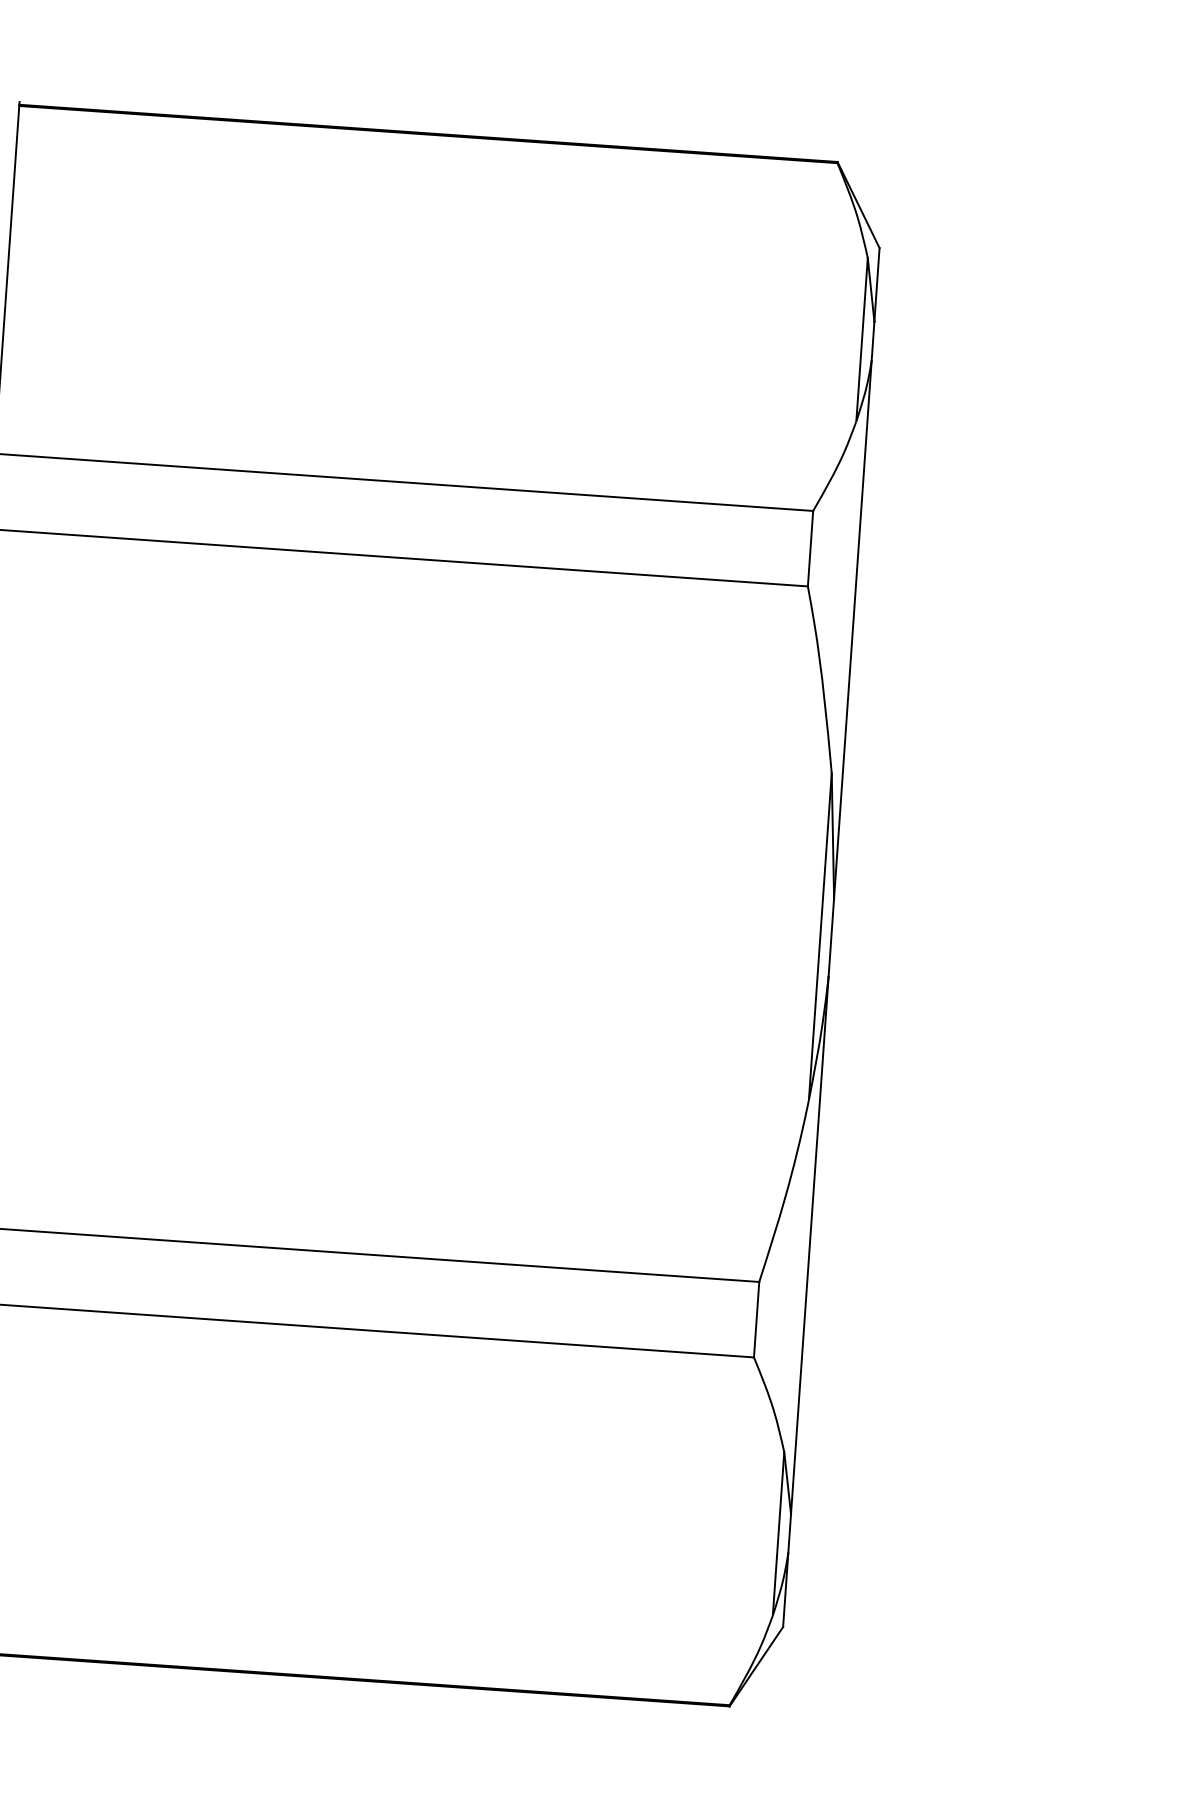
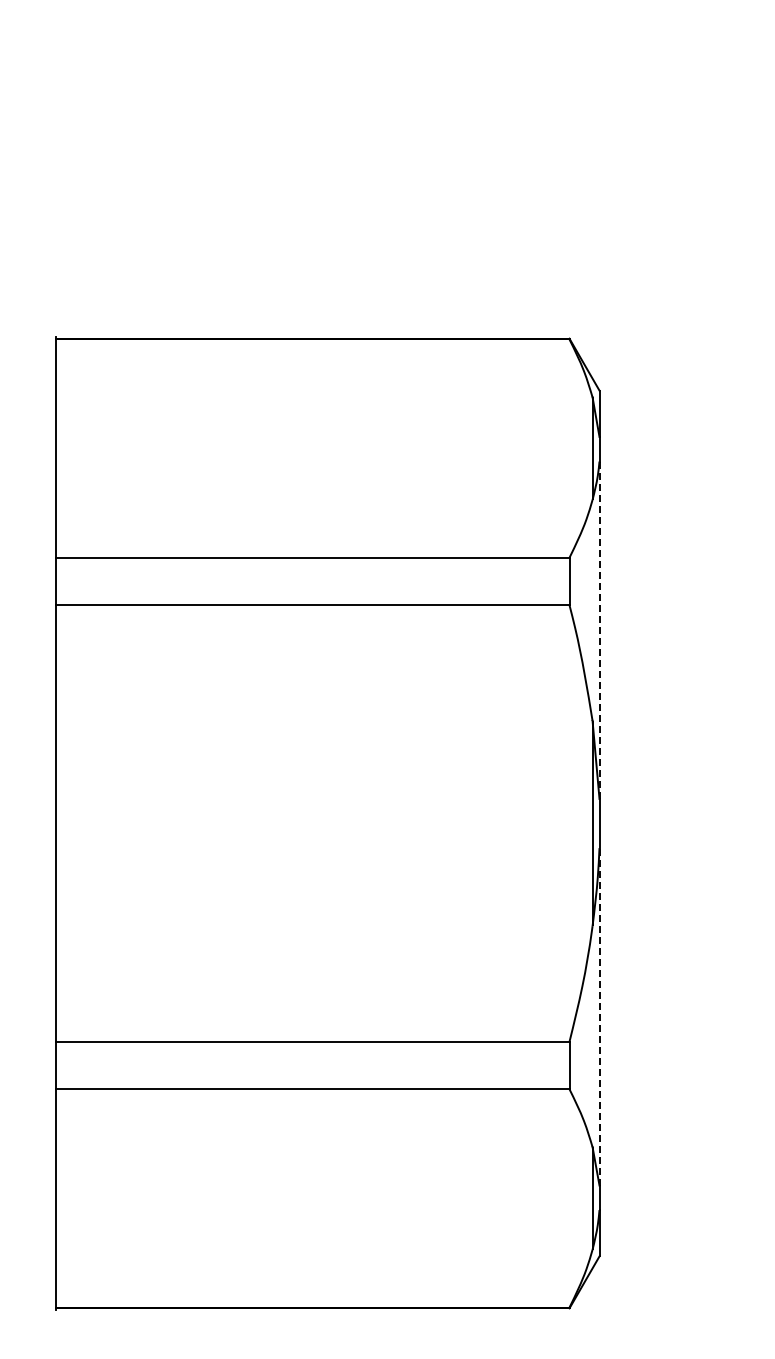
line: (852, 630) -> (599, 630), solid -> dashed
line: (809, 1244) -> (599, 1016), solid -> dashed

